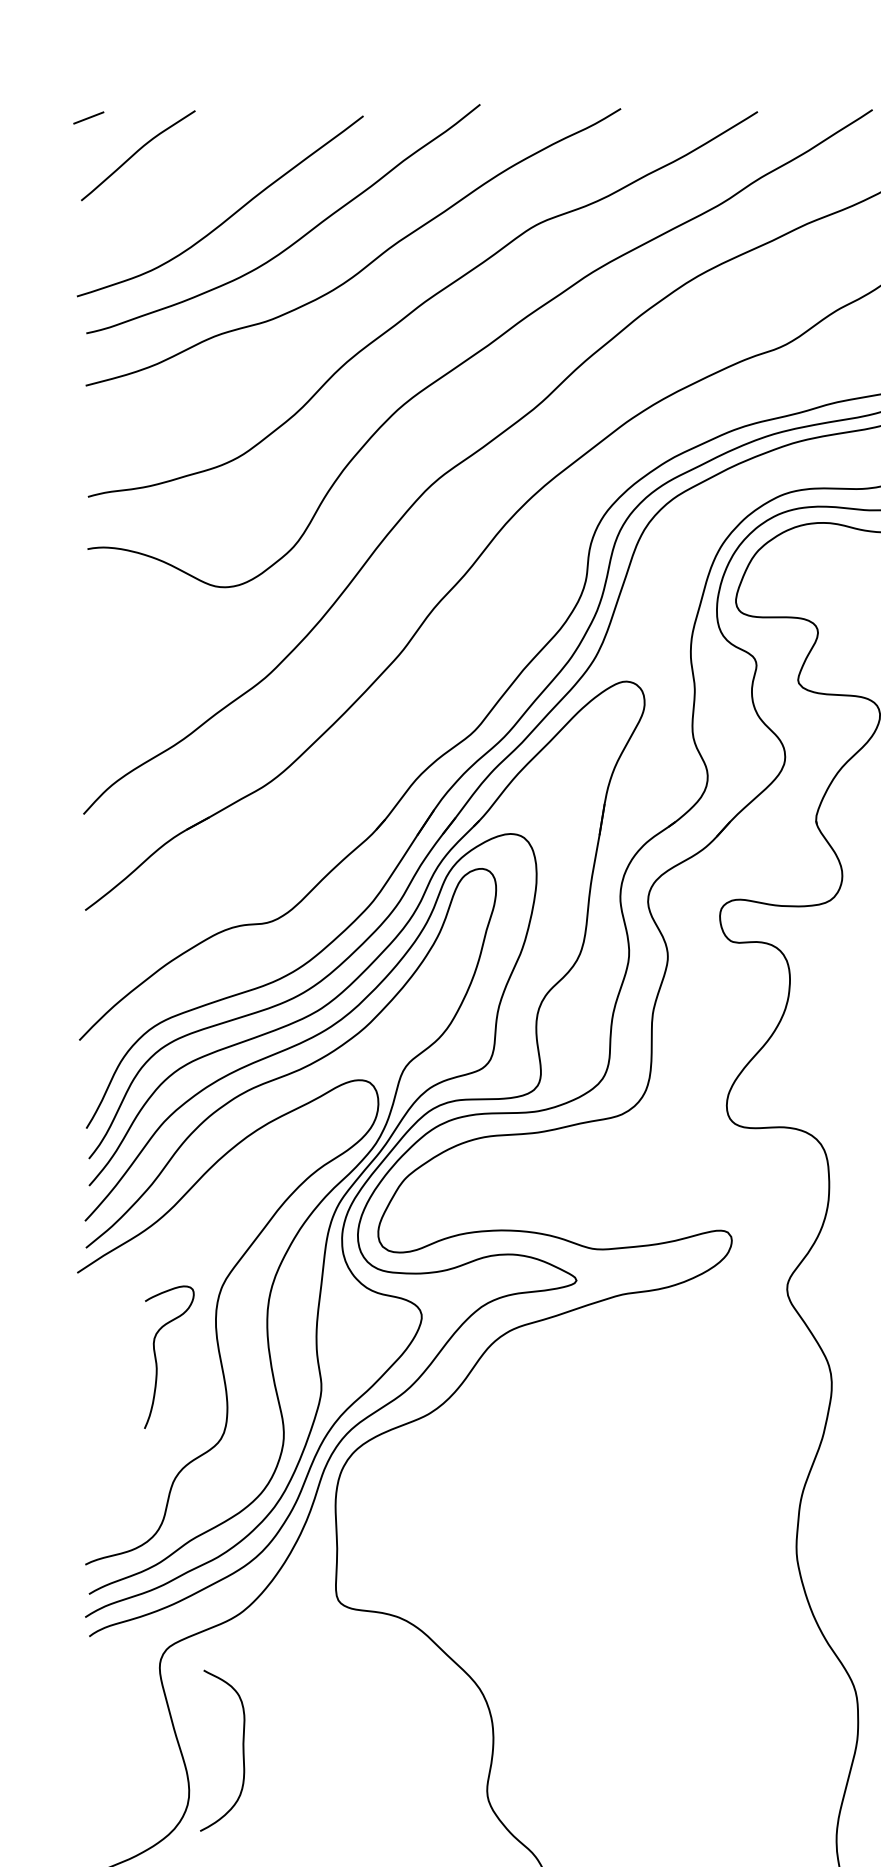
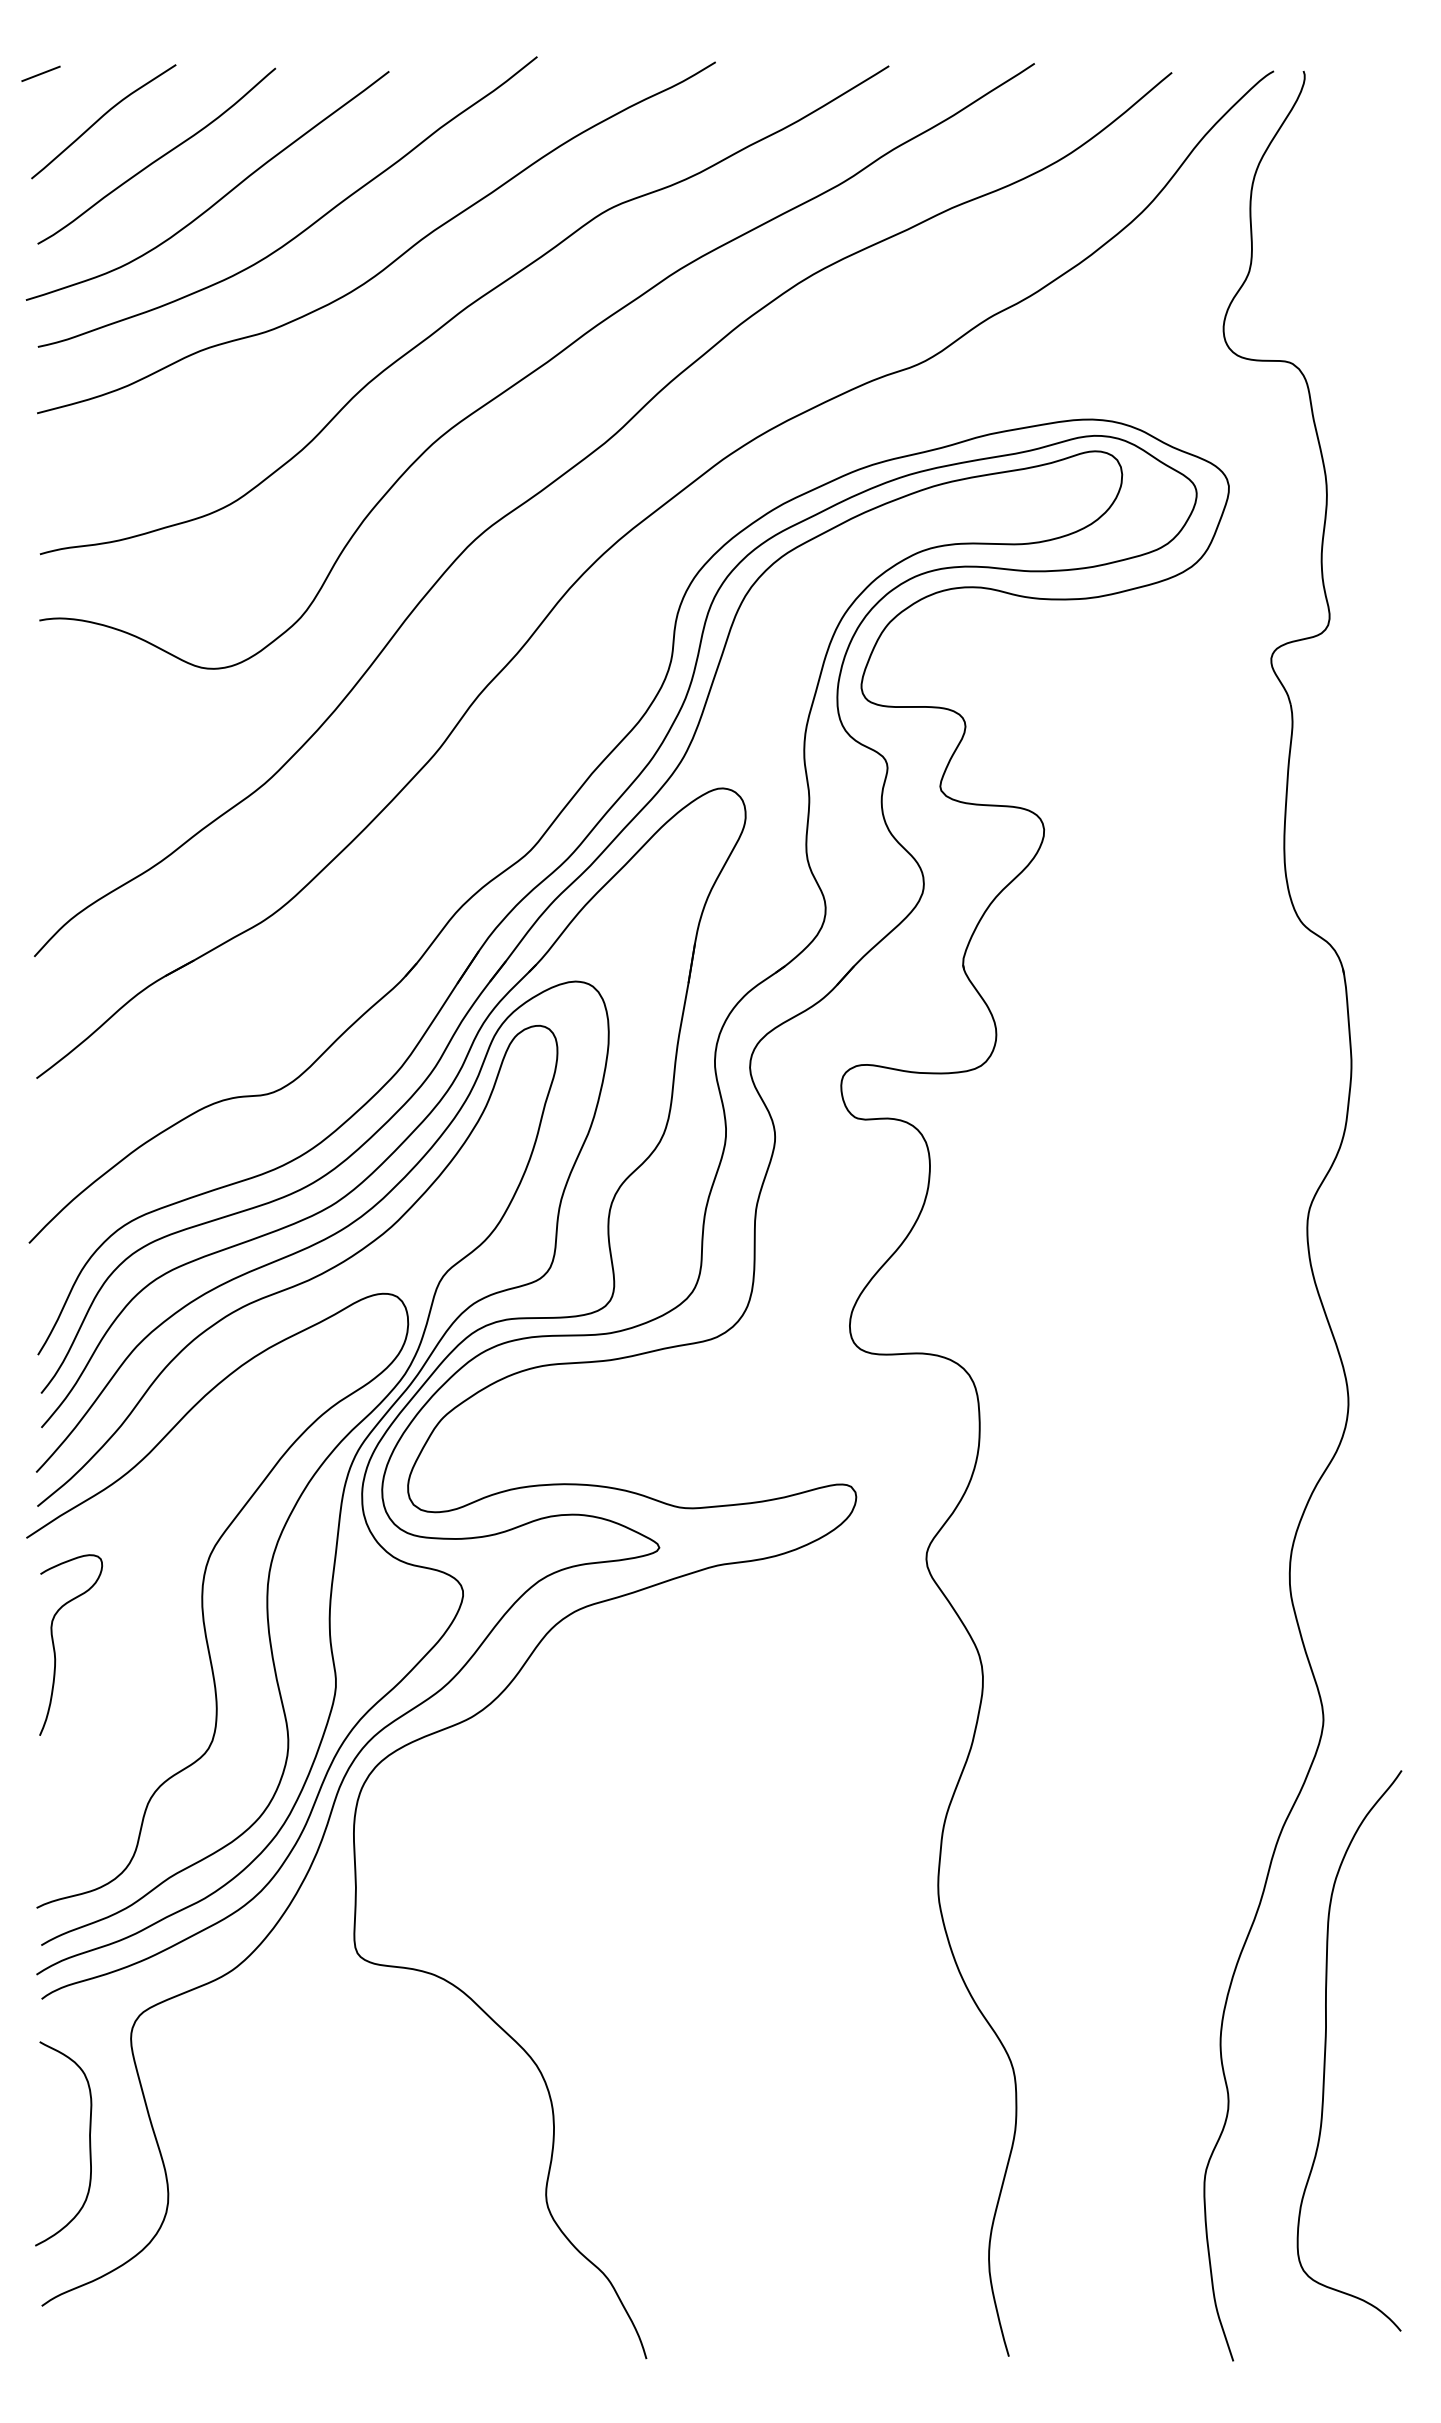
curve: (180, 184) -> (157, 158), added
curve: (157, 1360) -> (55, 1649), moved
curve: (242, 1750) -> (89, 2143), moved

